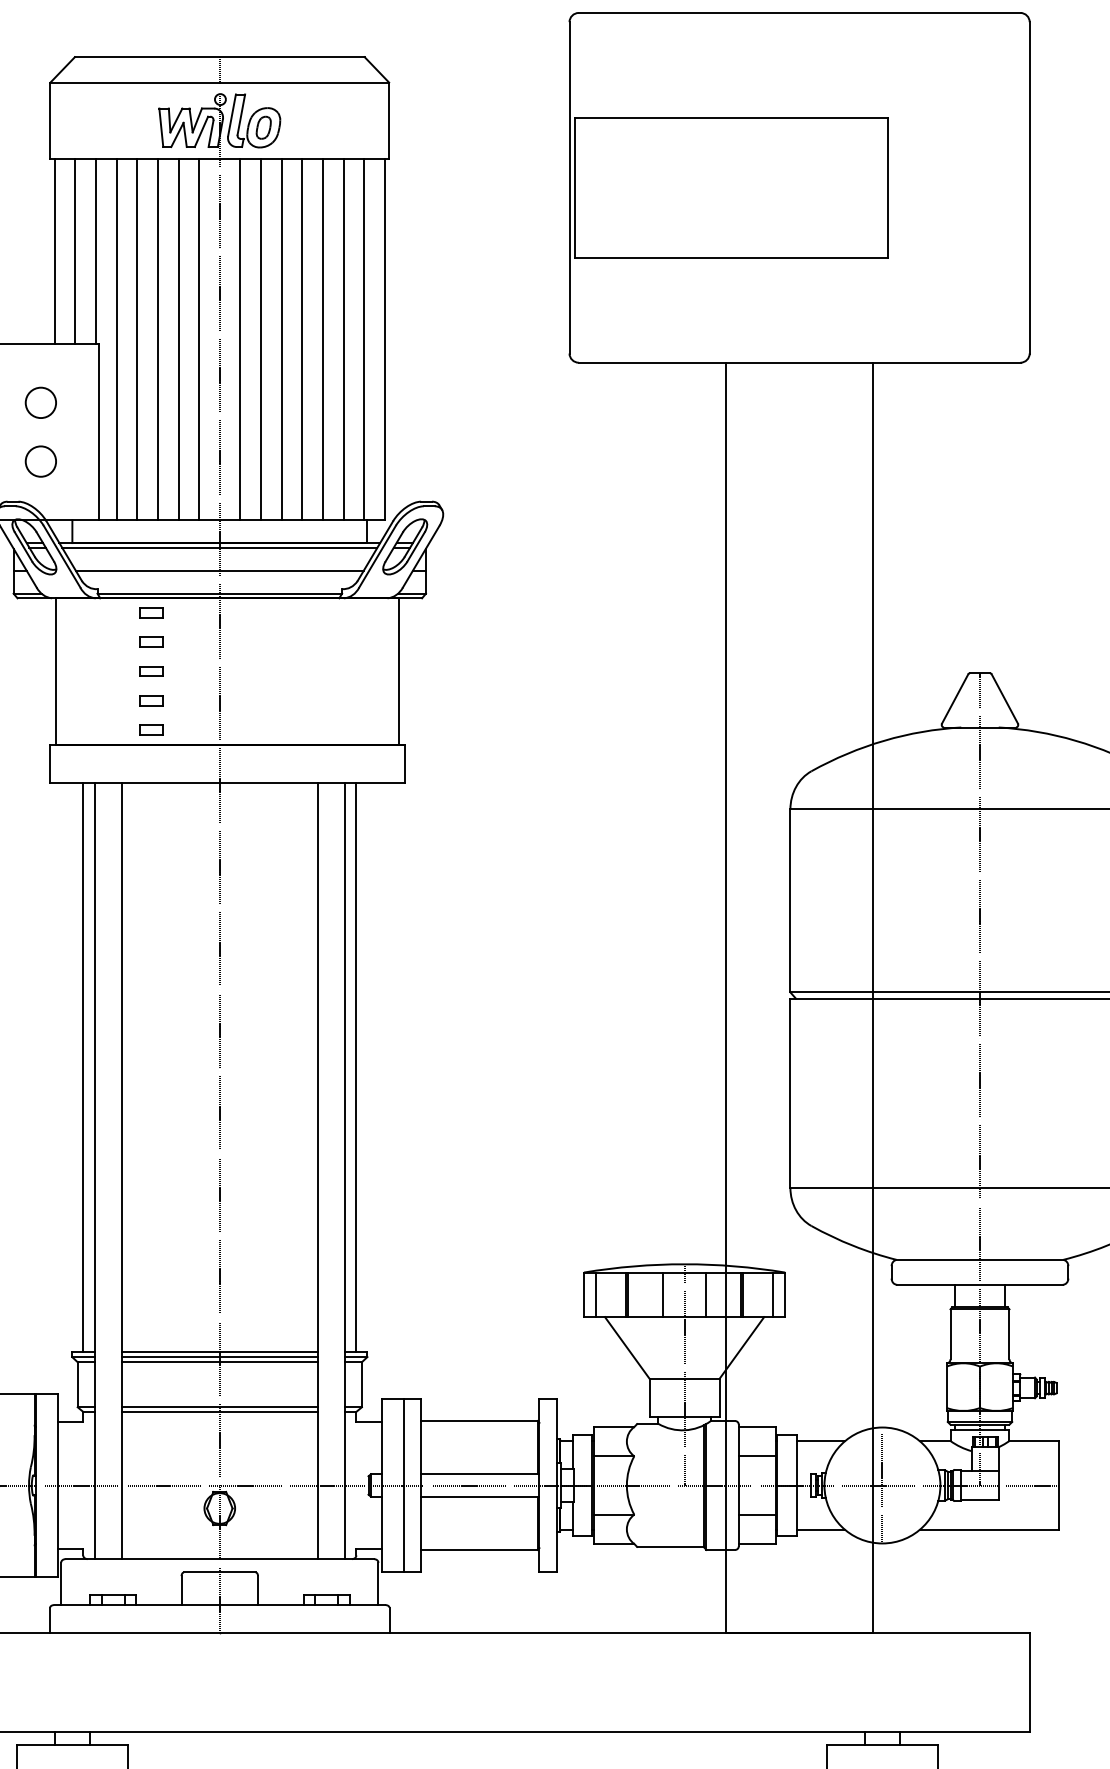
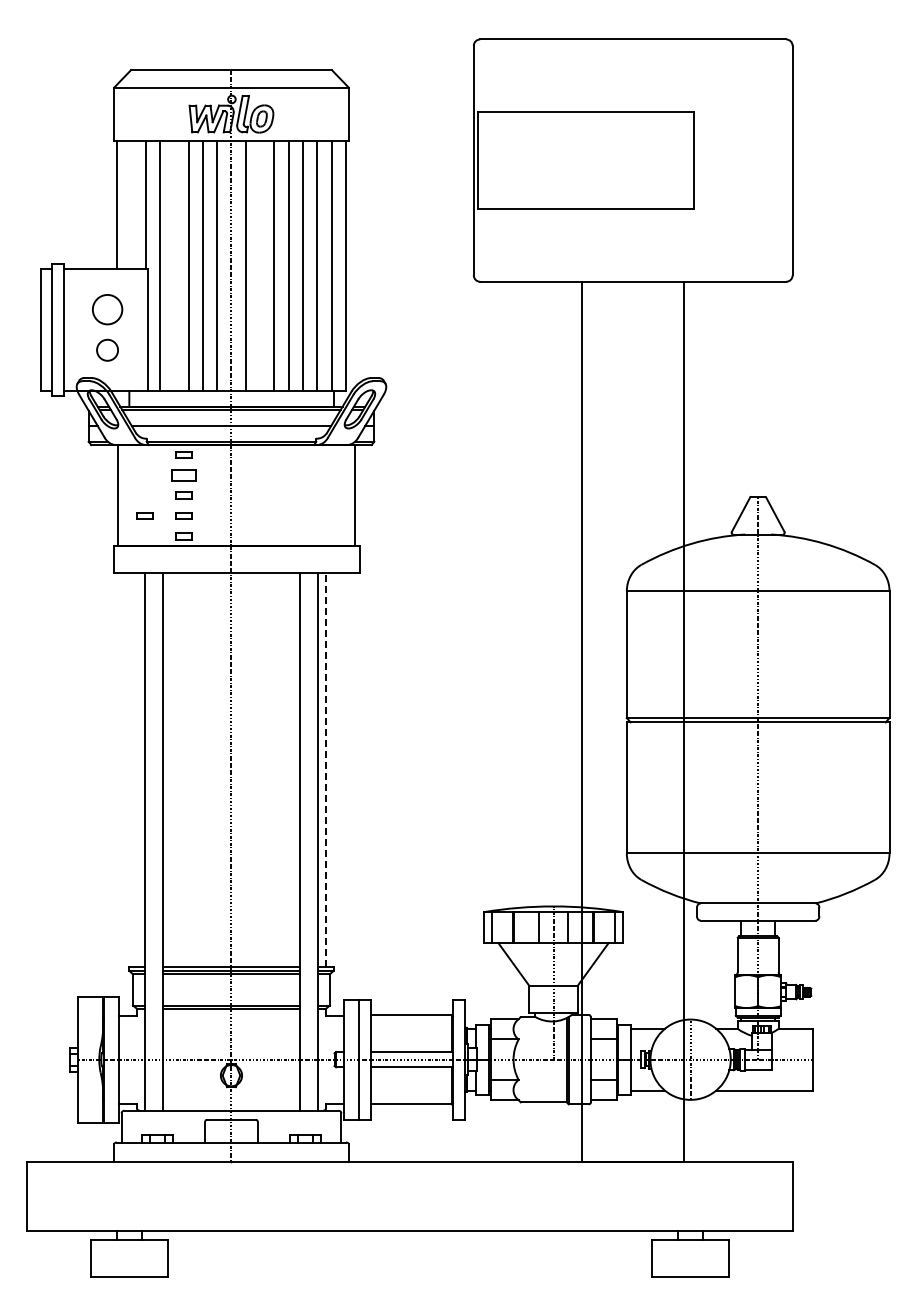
line: (75, 251) -> (131, 204), removed
line: (137, 339) -> (174, 265), removed
line: (261, 339) -> (260, 265), removed
circle: (40, 402) -> (107, 309), size x1.4
part: (150, 642) -> (183, 475), size x1.6
part: (94, 700) -> (144, 515), added
line: (356, 1066) -> (326, 769), solid -> dashed
line: (82, 1068) -> (136, 770), removed

